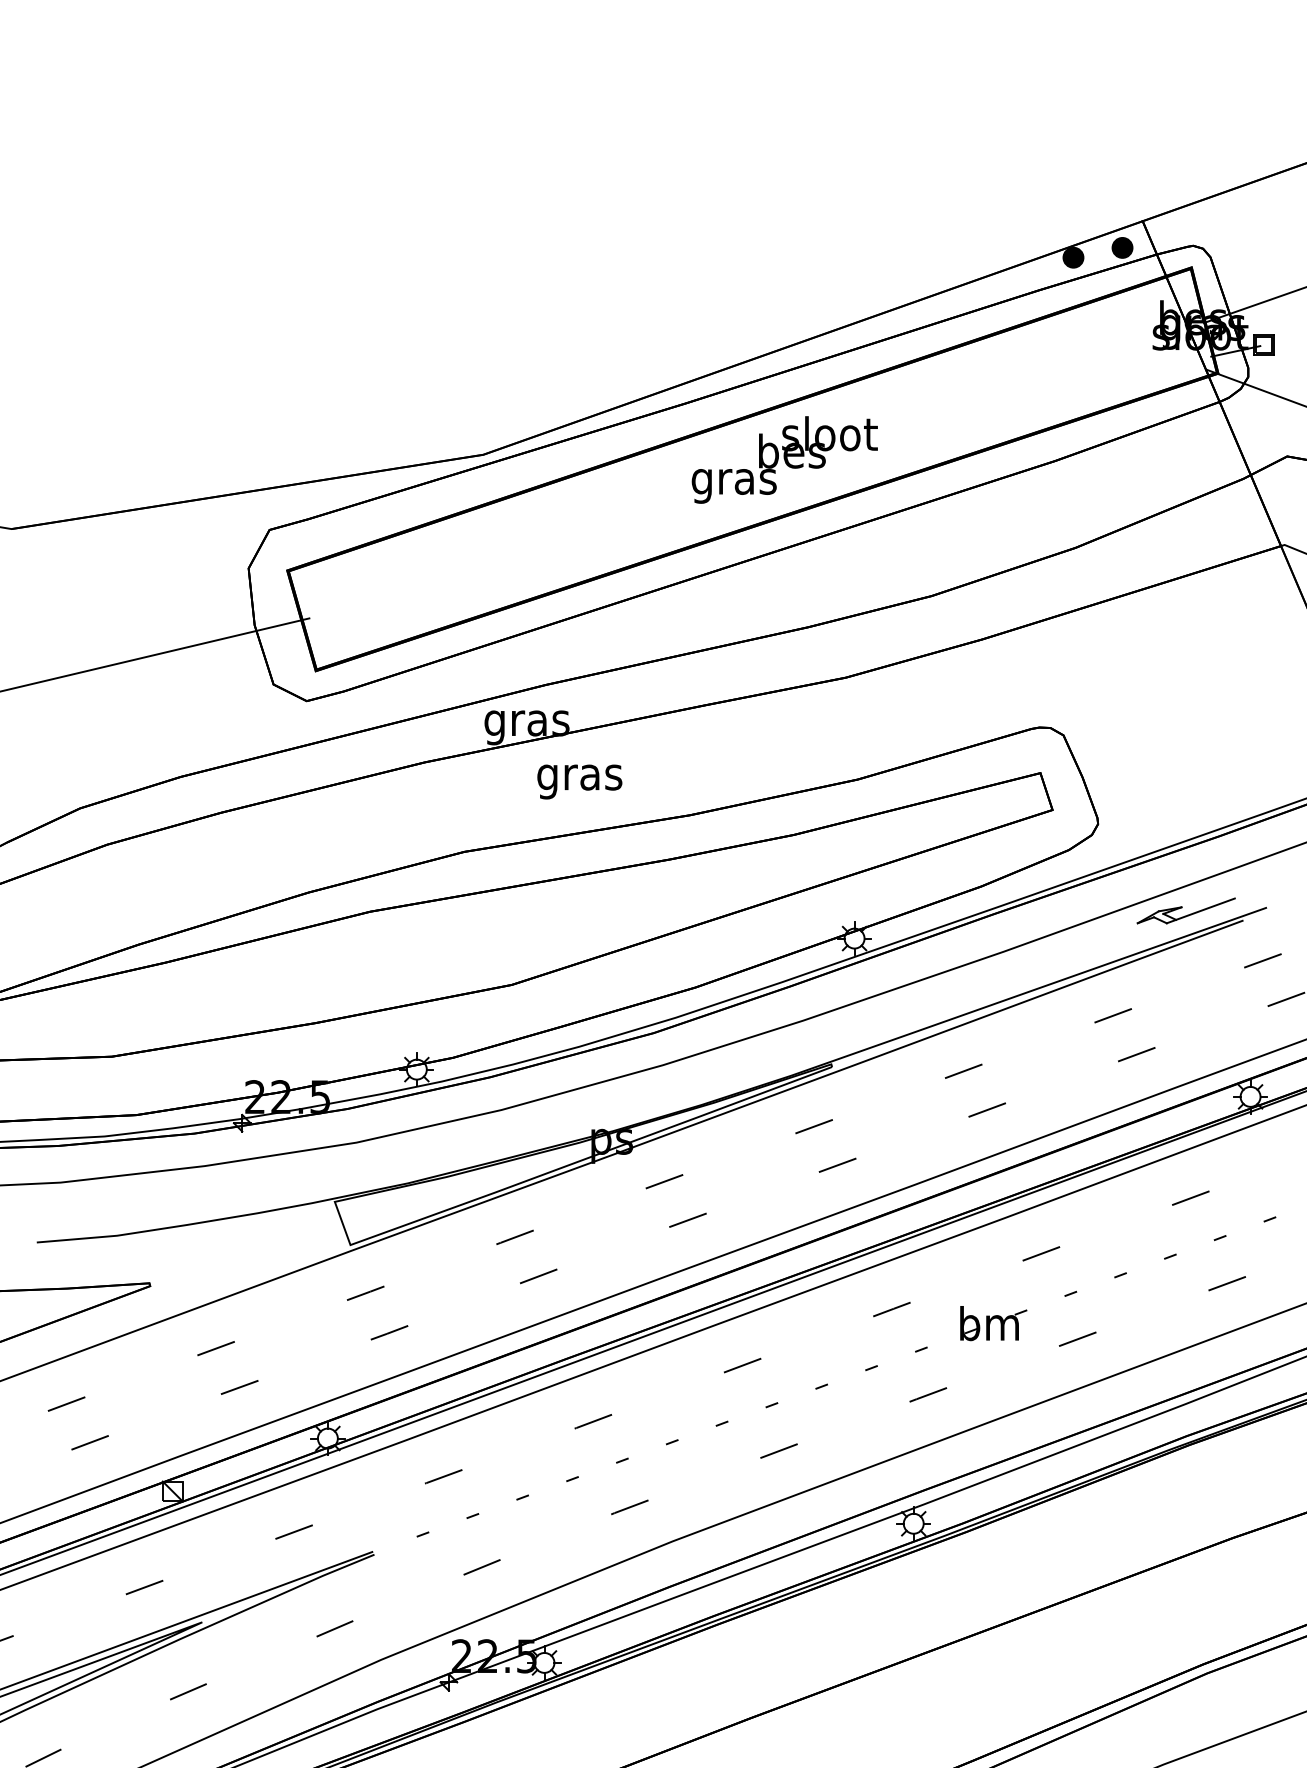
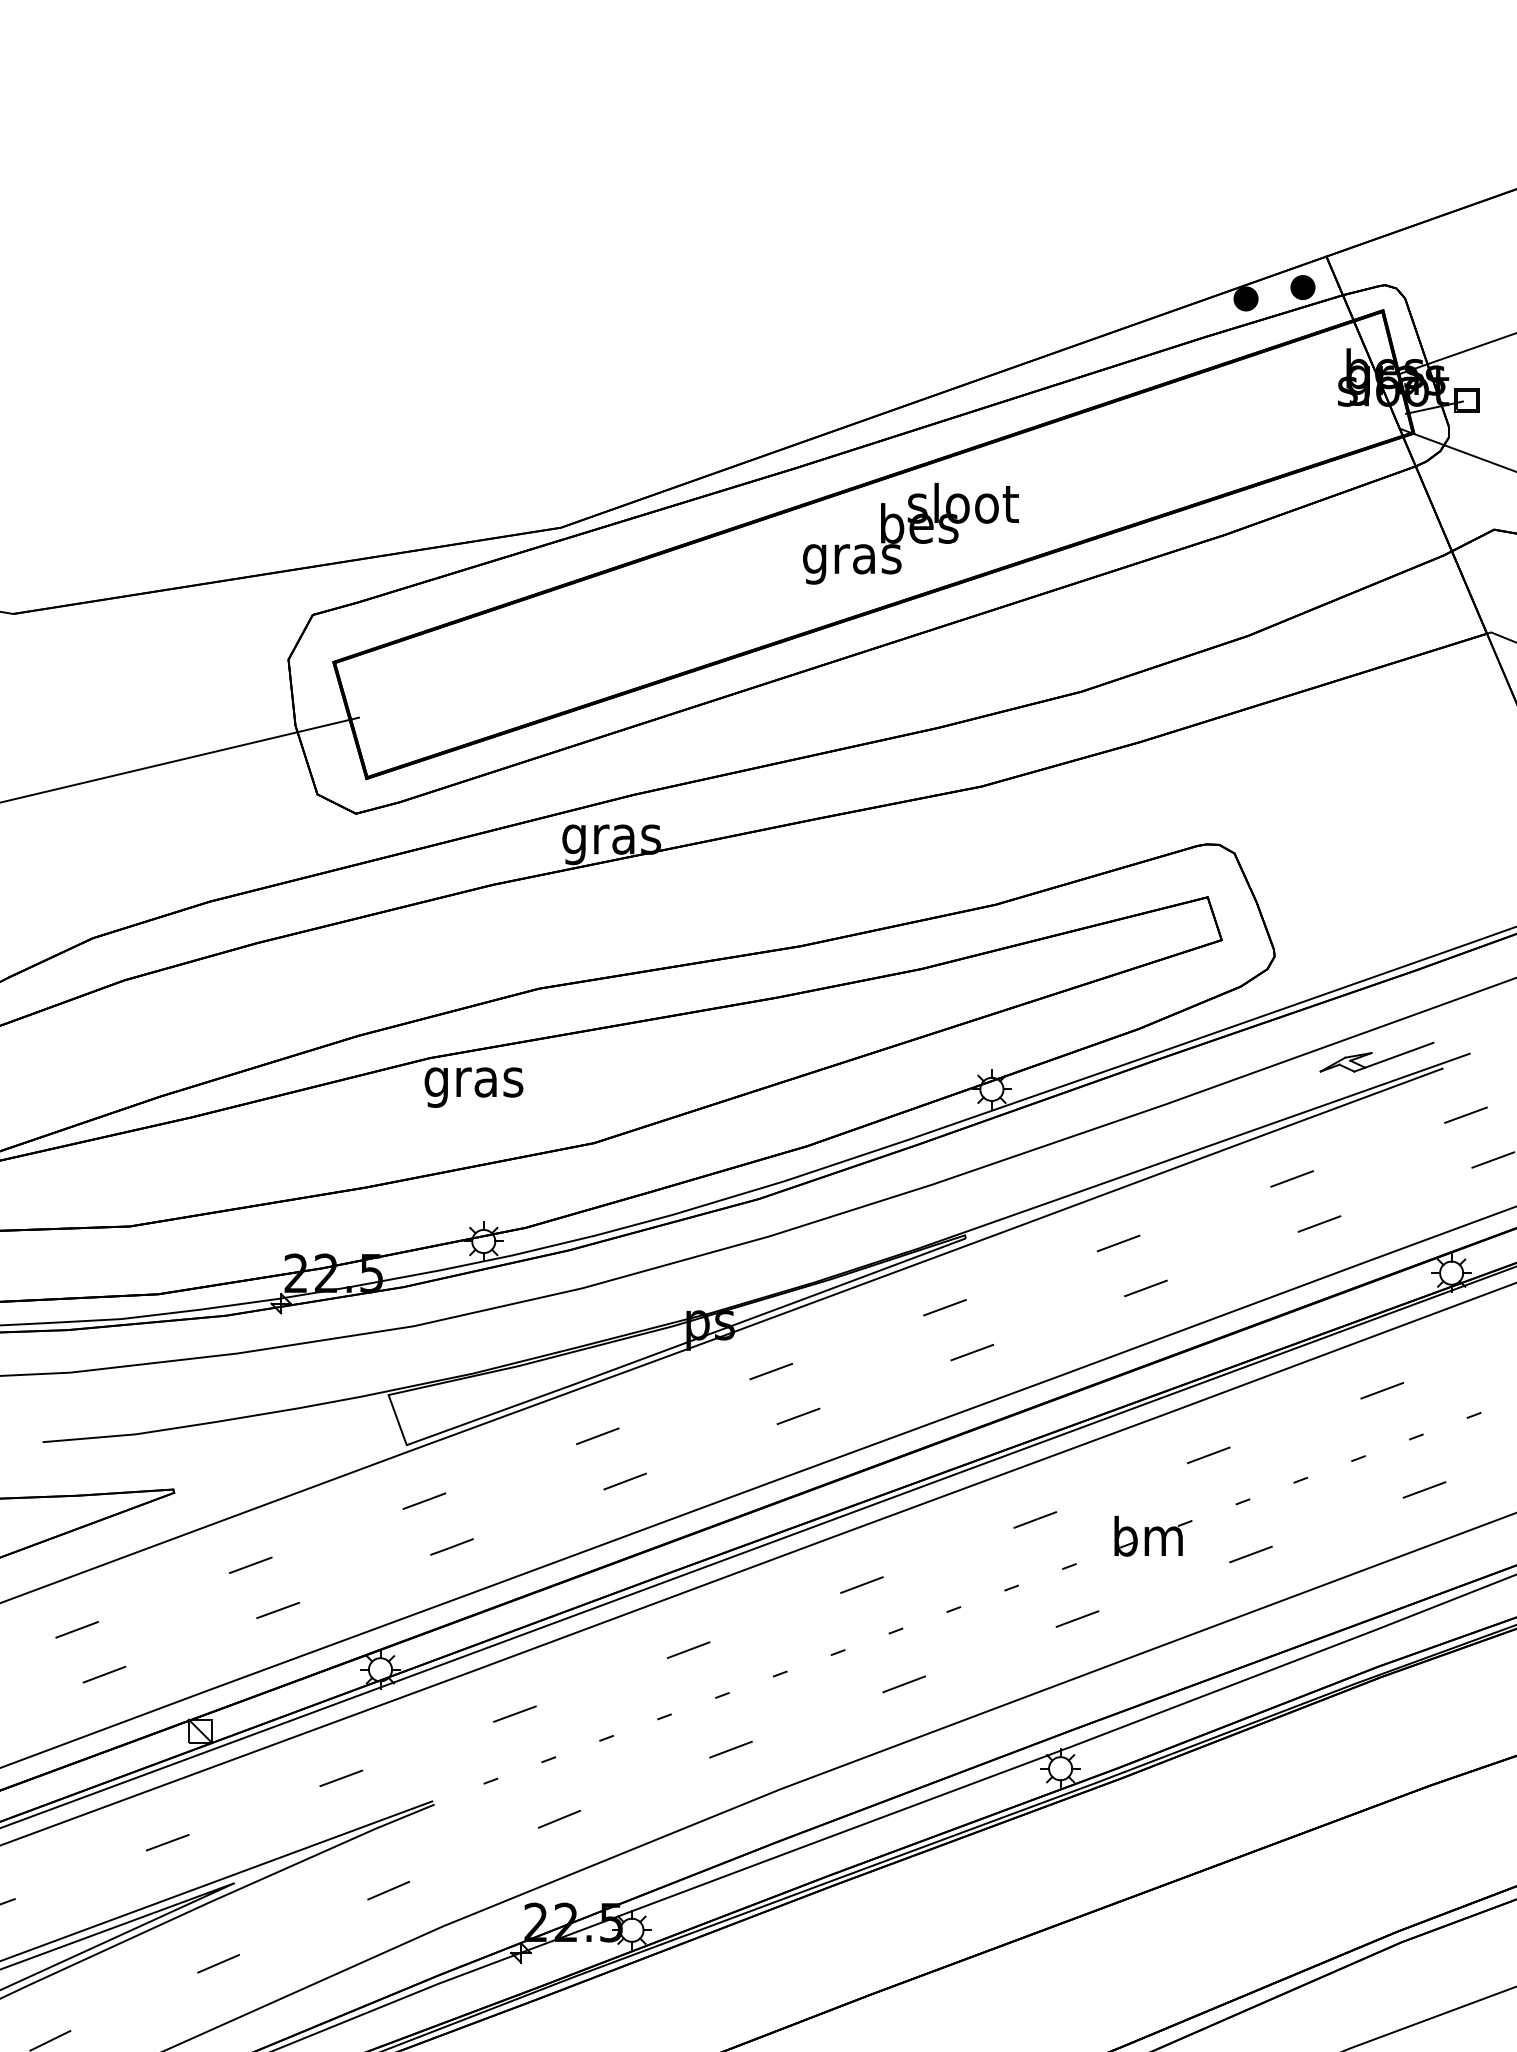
text: (579, 781) -> (473, 1087), moved

